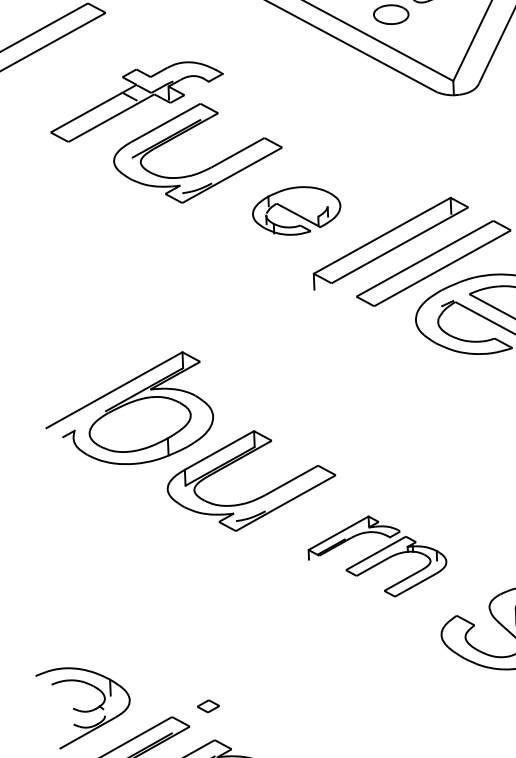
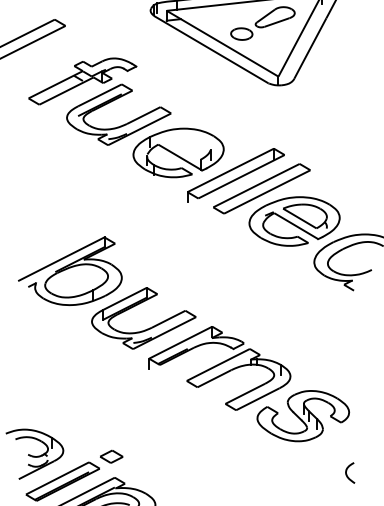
part: (296, 210) -> (178, 152), size x1.67
part: (376, 556) -> (219, 368), size x1.67
part: (207, 706) -> (111, 456), size x1.67

